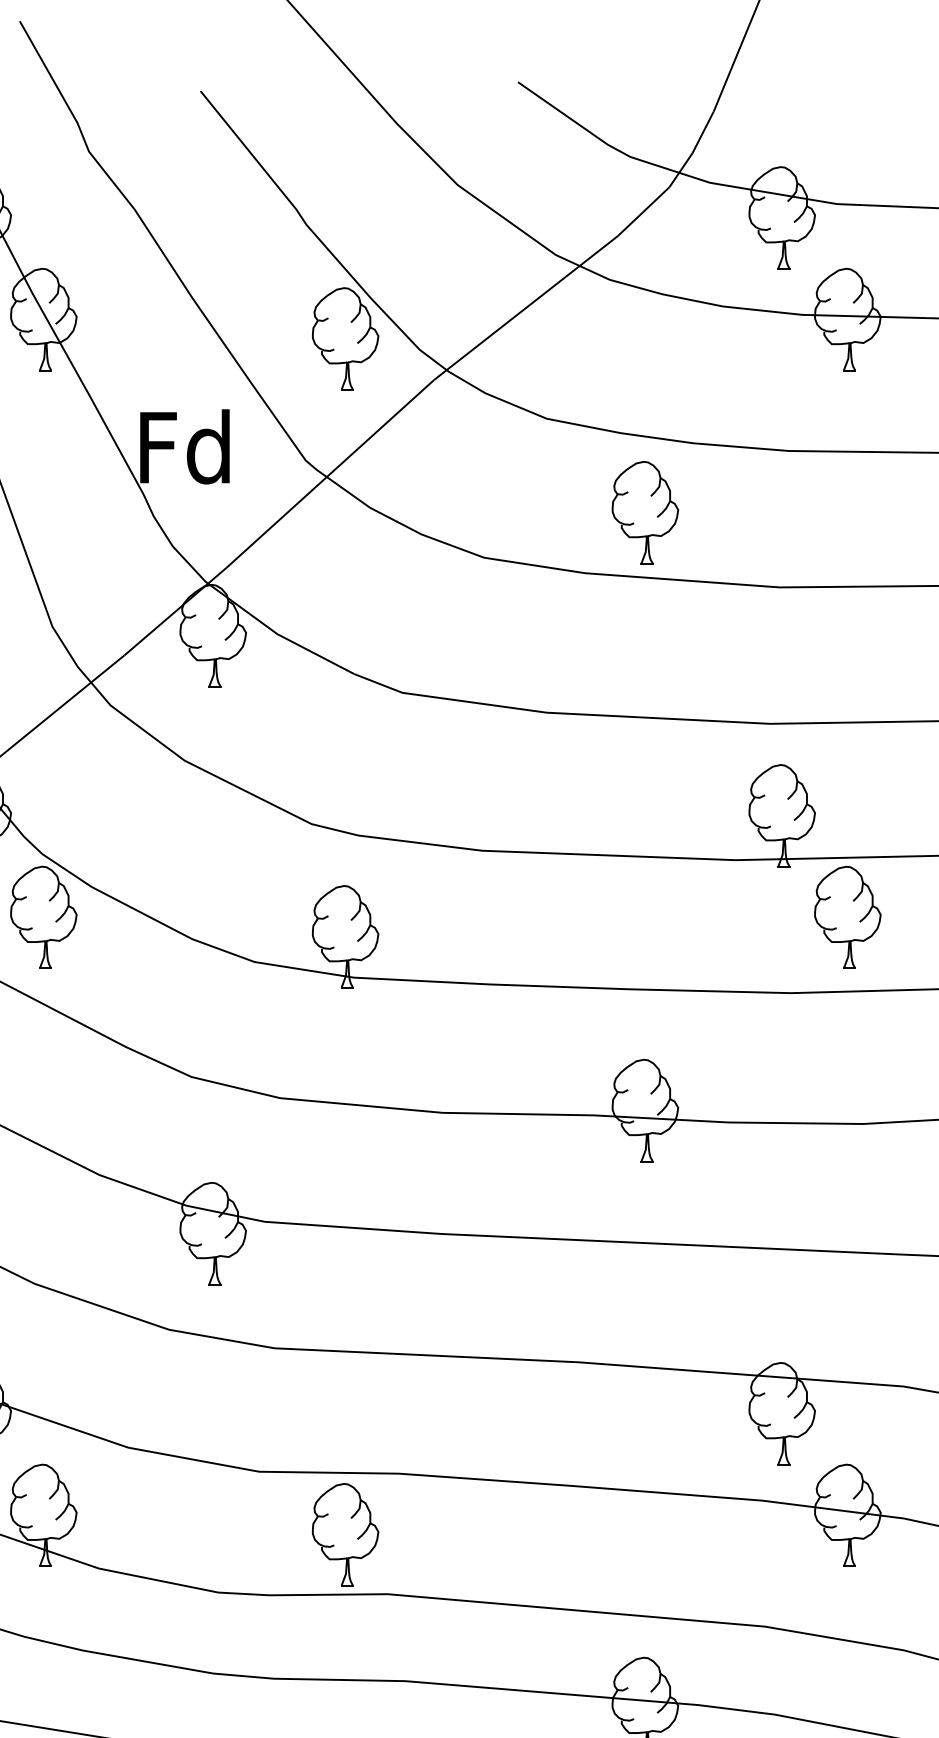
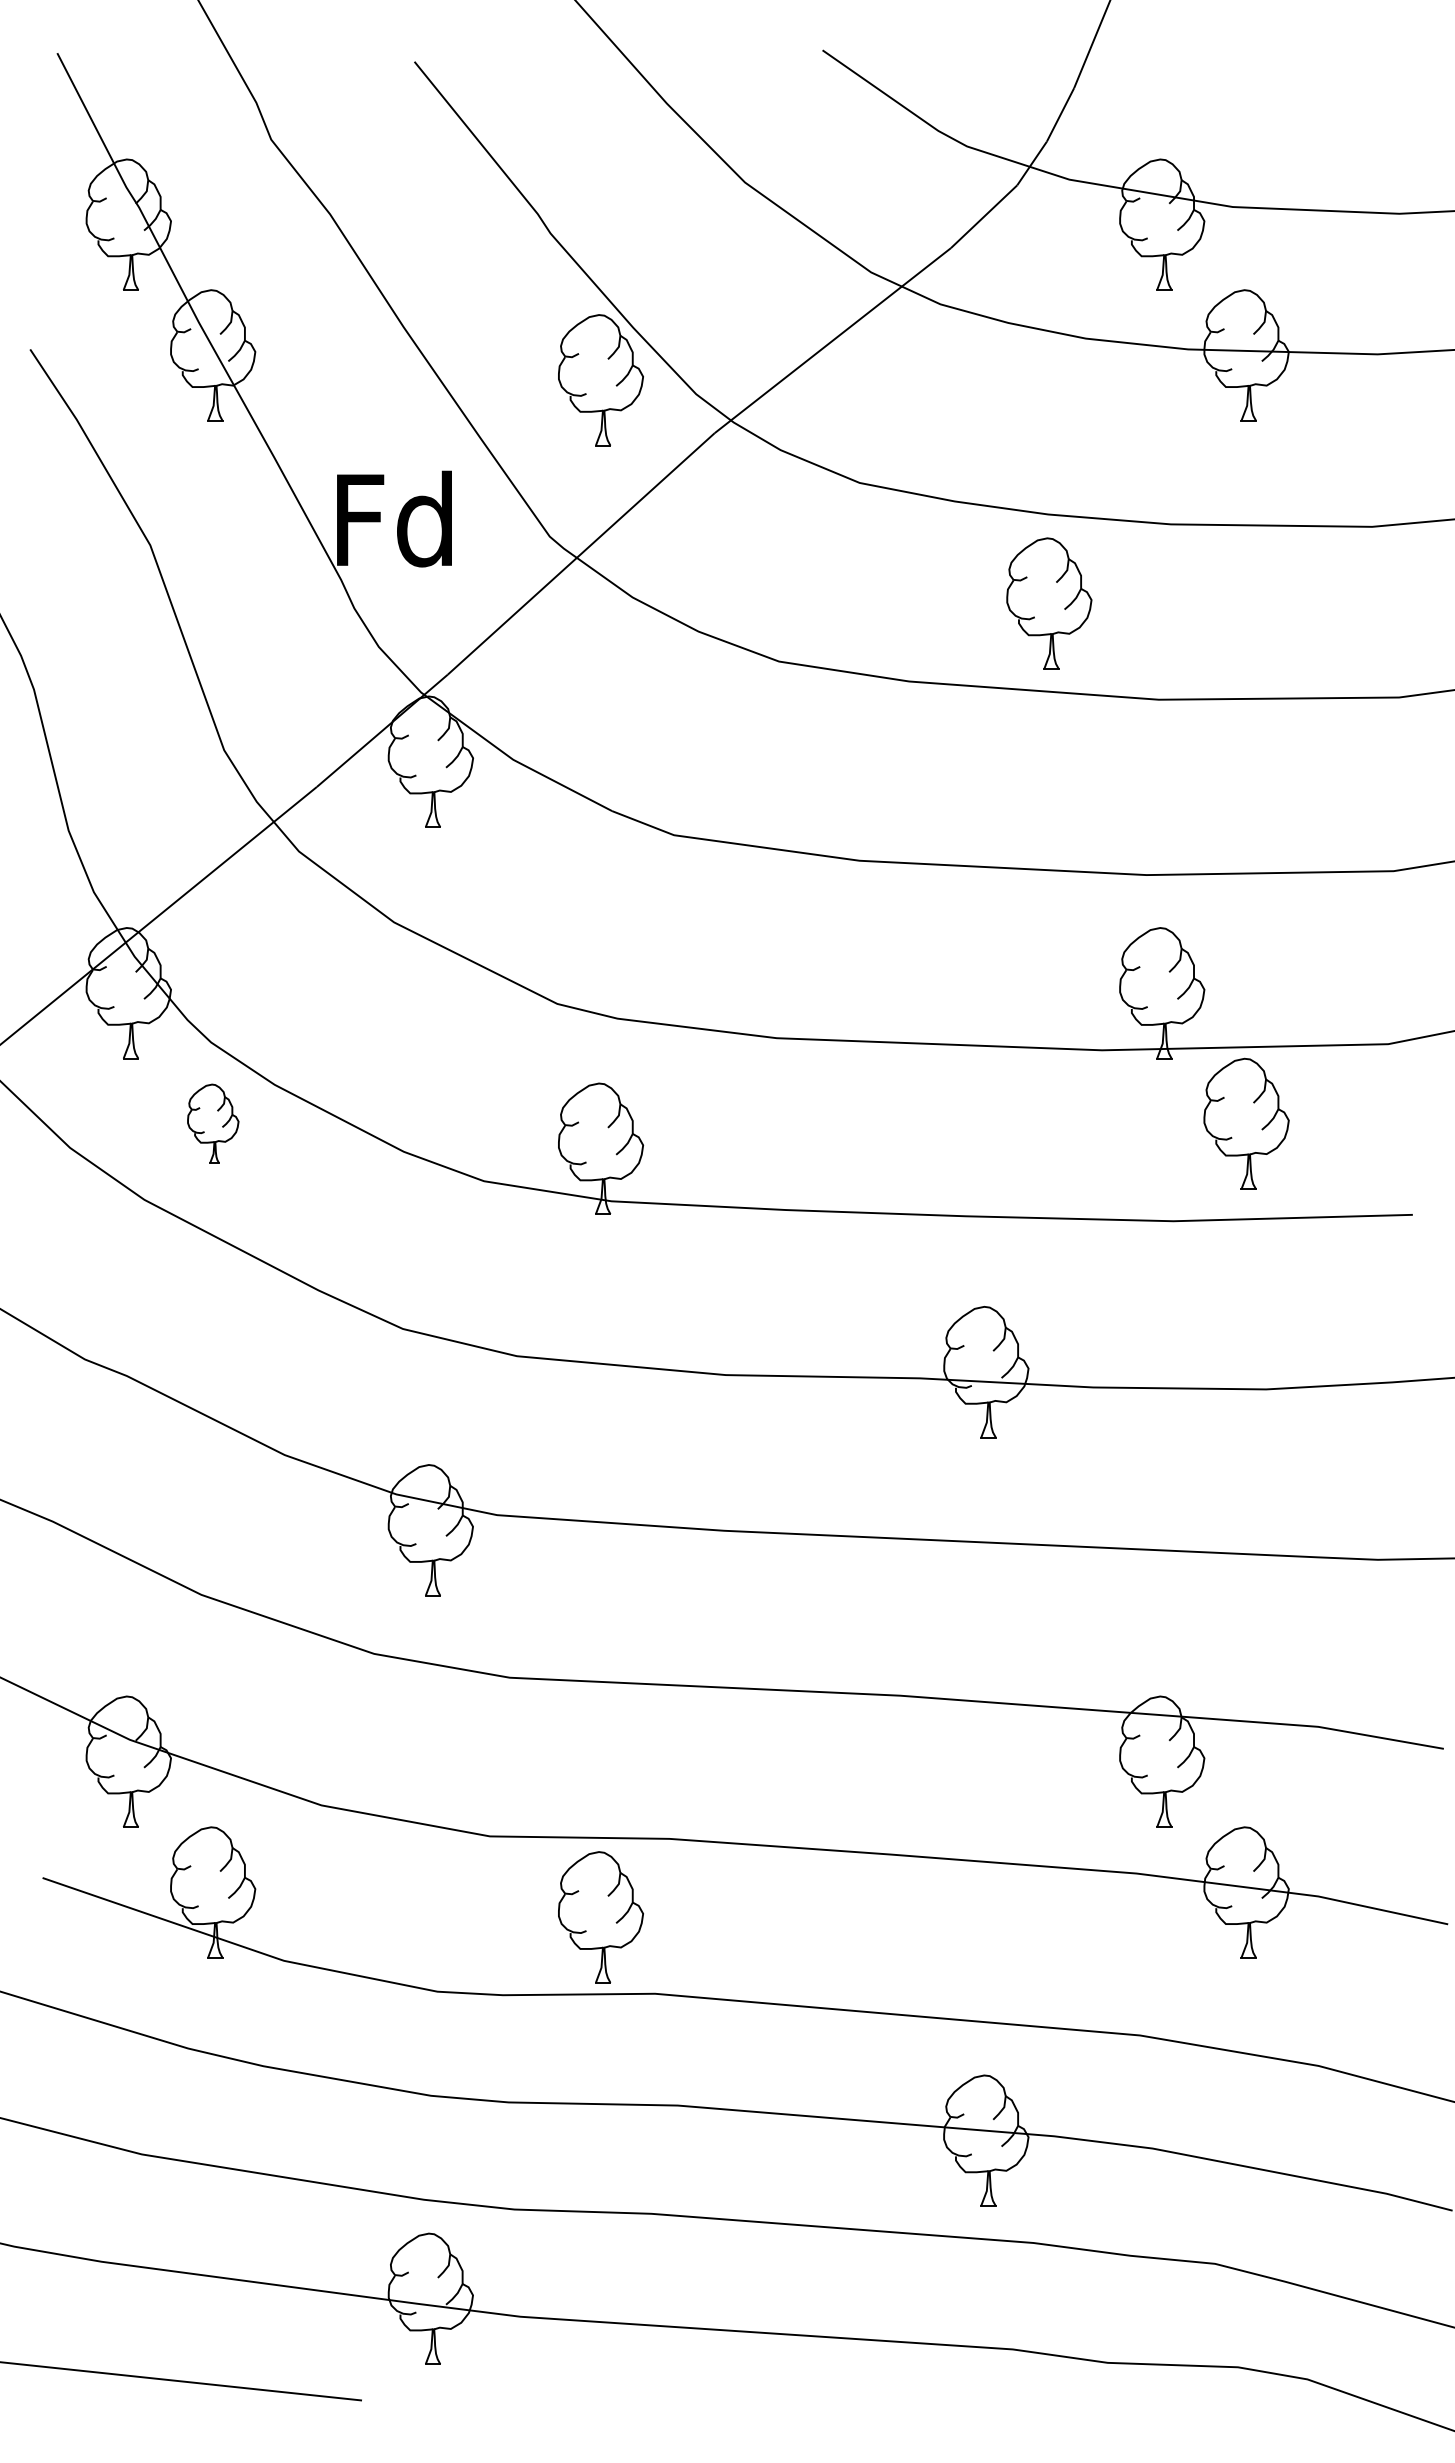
part: (645, 512) -> (1049, 603), moved
part: (44, 917) -> (213, 1123), size x0.6

